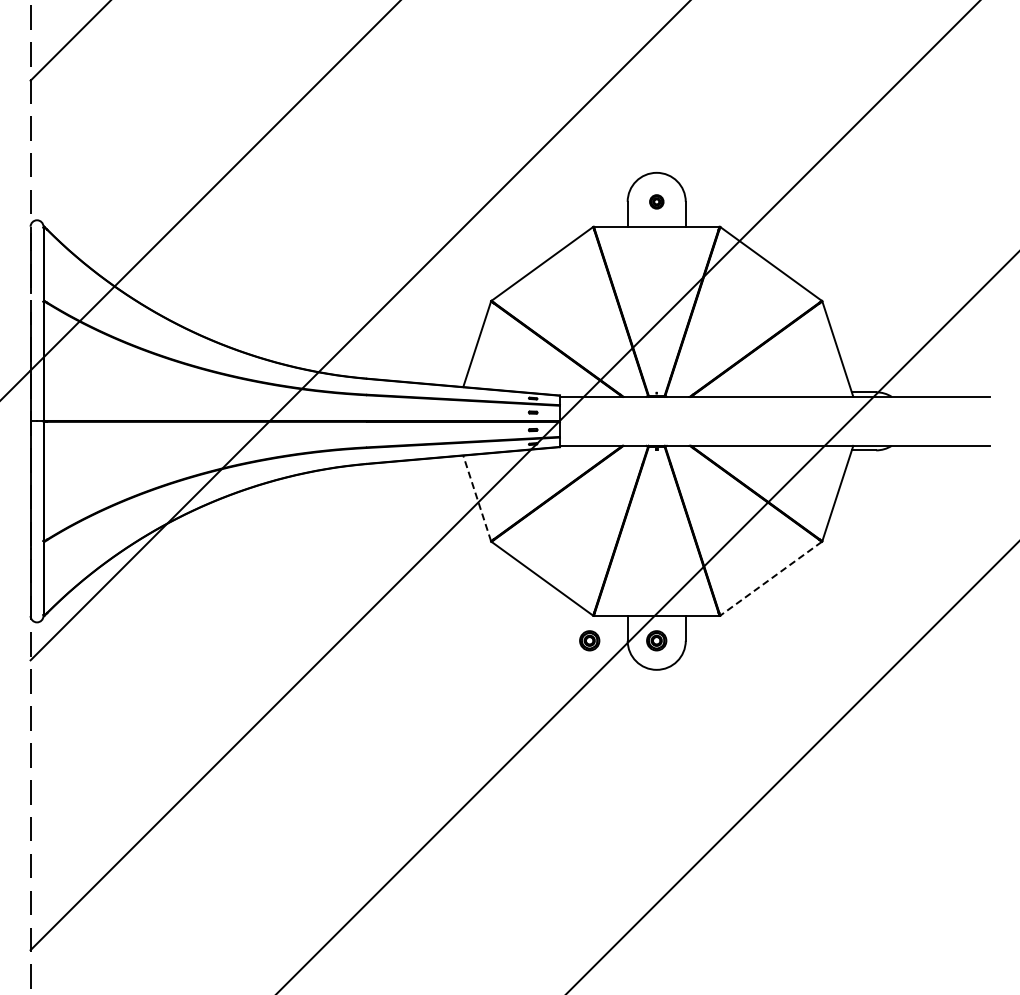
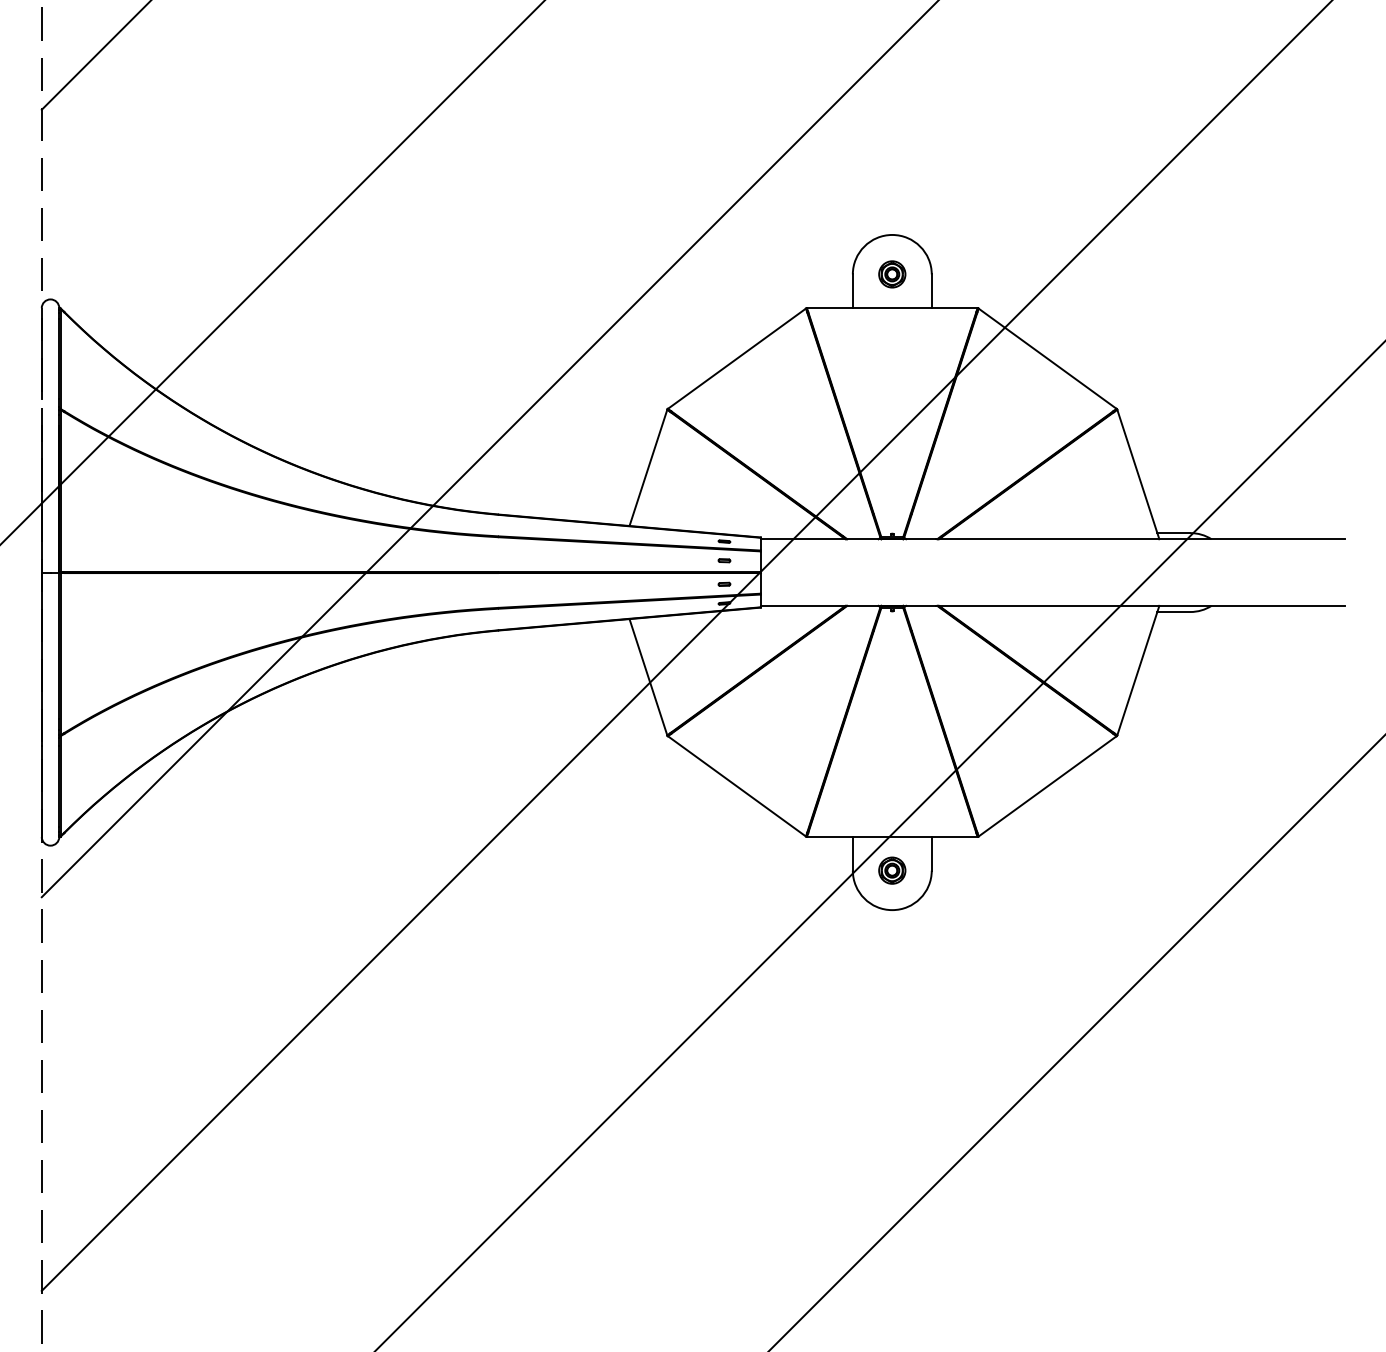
part: (656, 201) -> (892, 273), size x1.43
line: (477, 498) -> (648, 677), dashed -> solid
line: (771, 578) -> (1048, 786), dashed -> solid
part: (589, 640) -> (800, 870), removed

